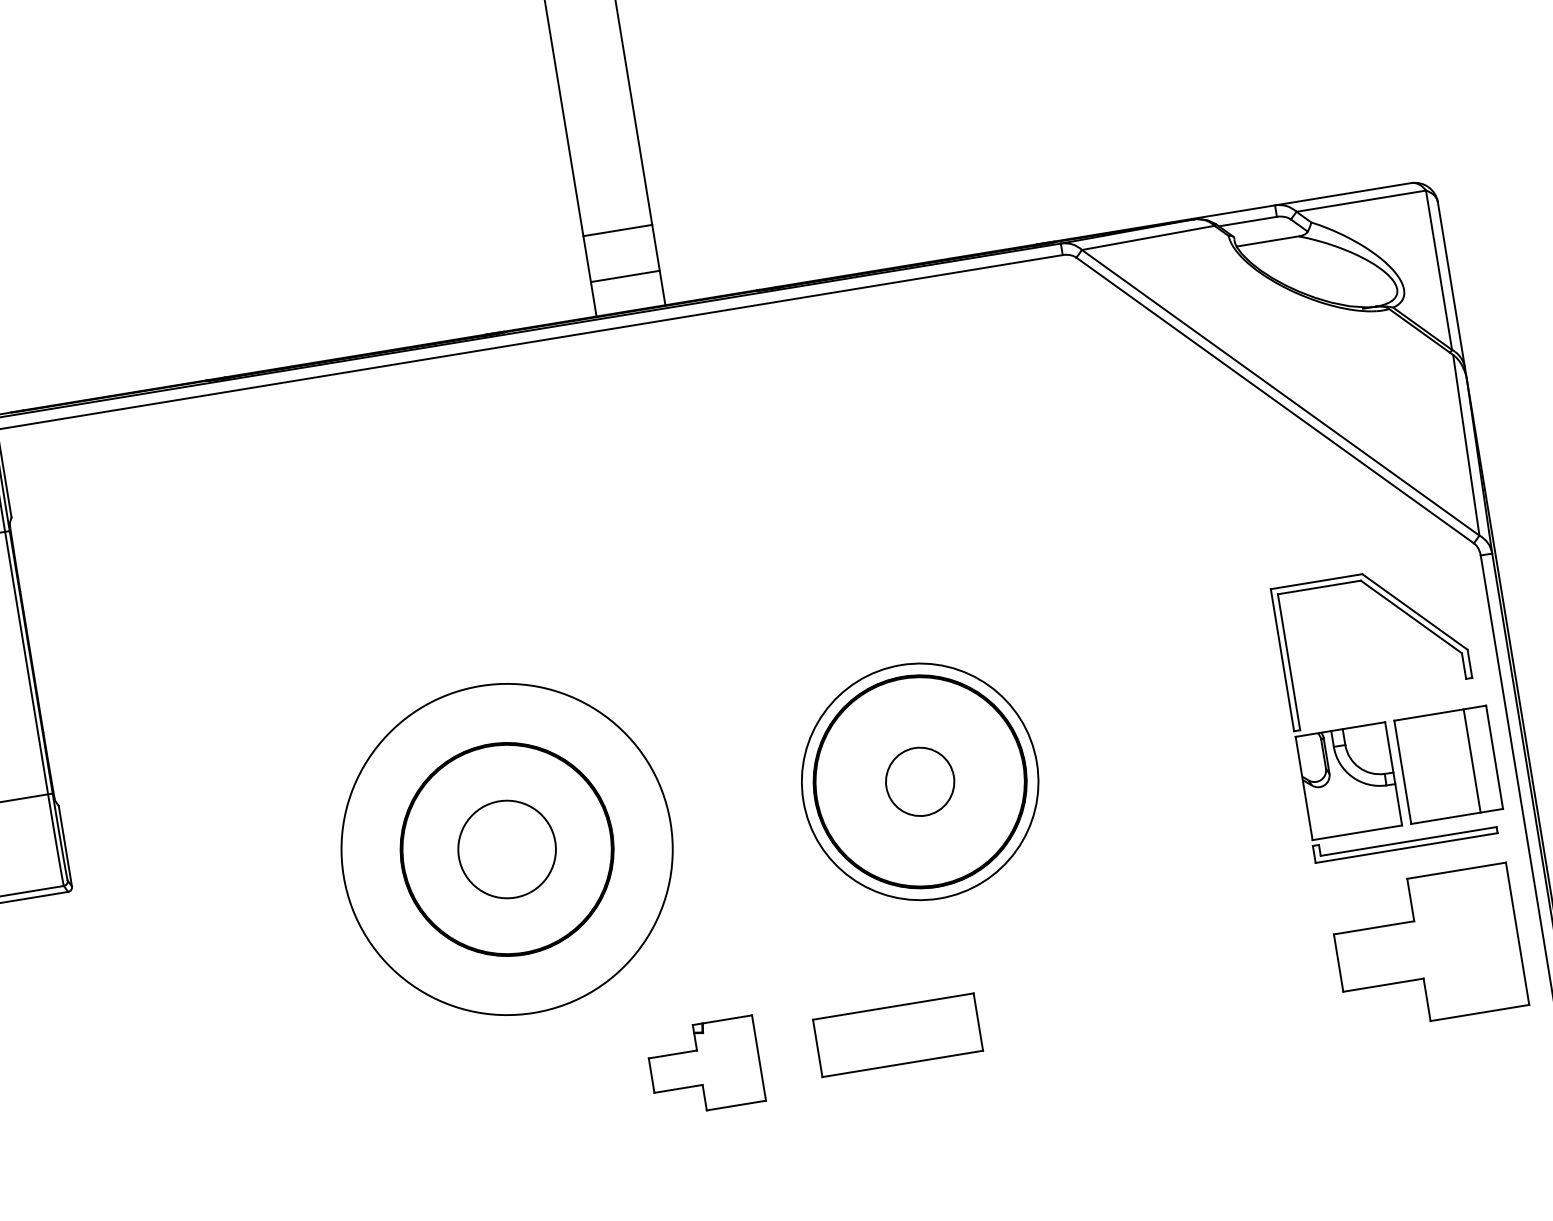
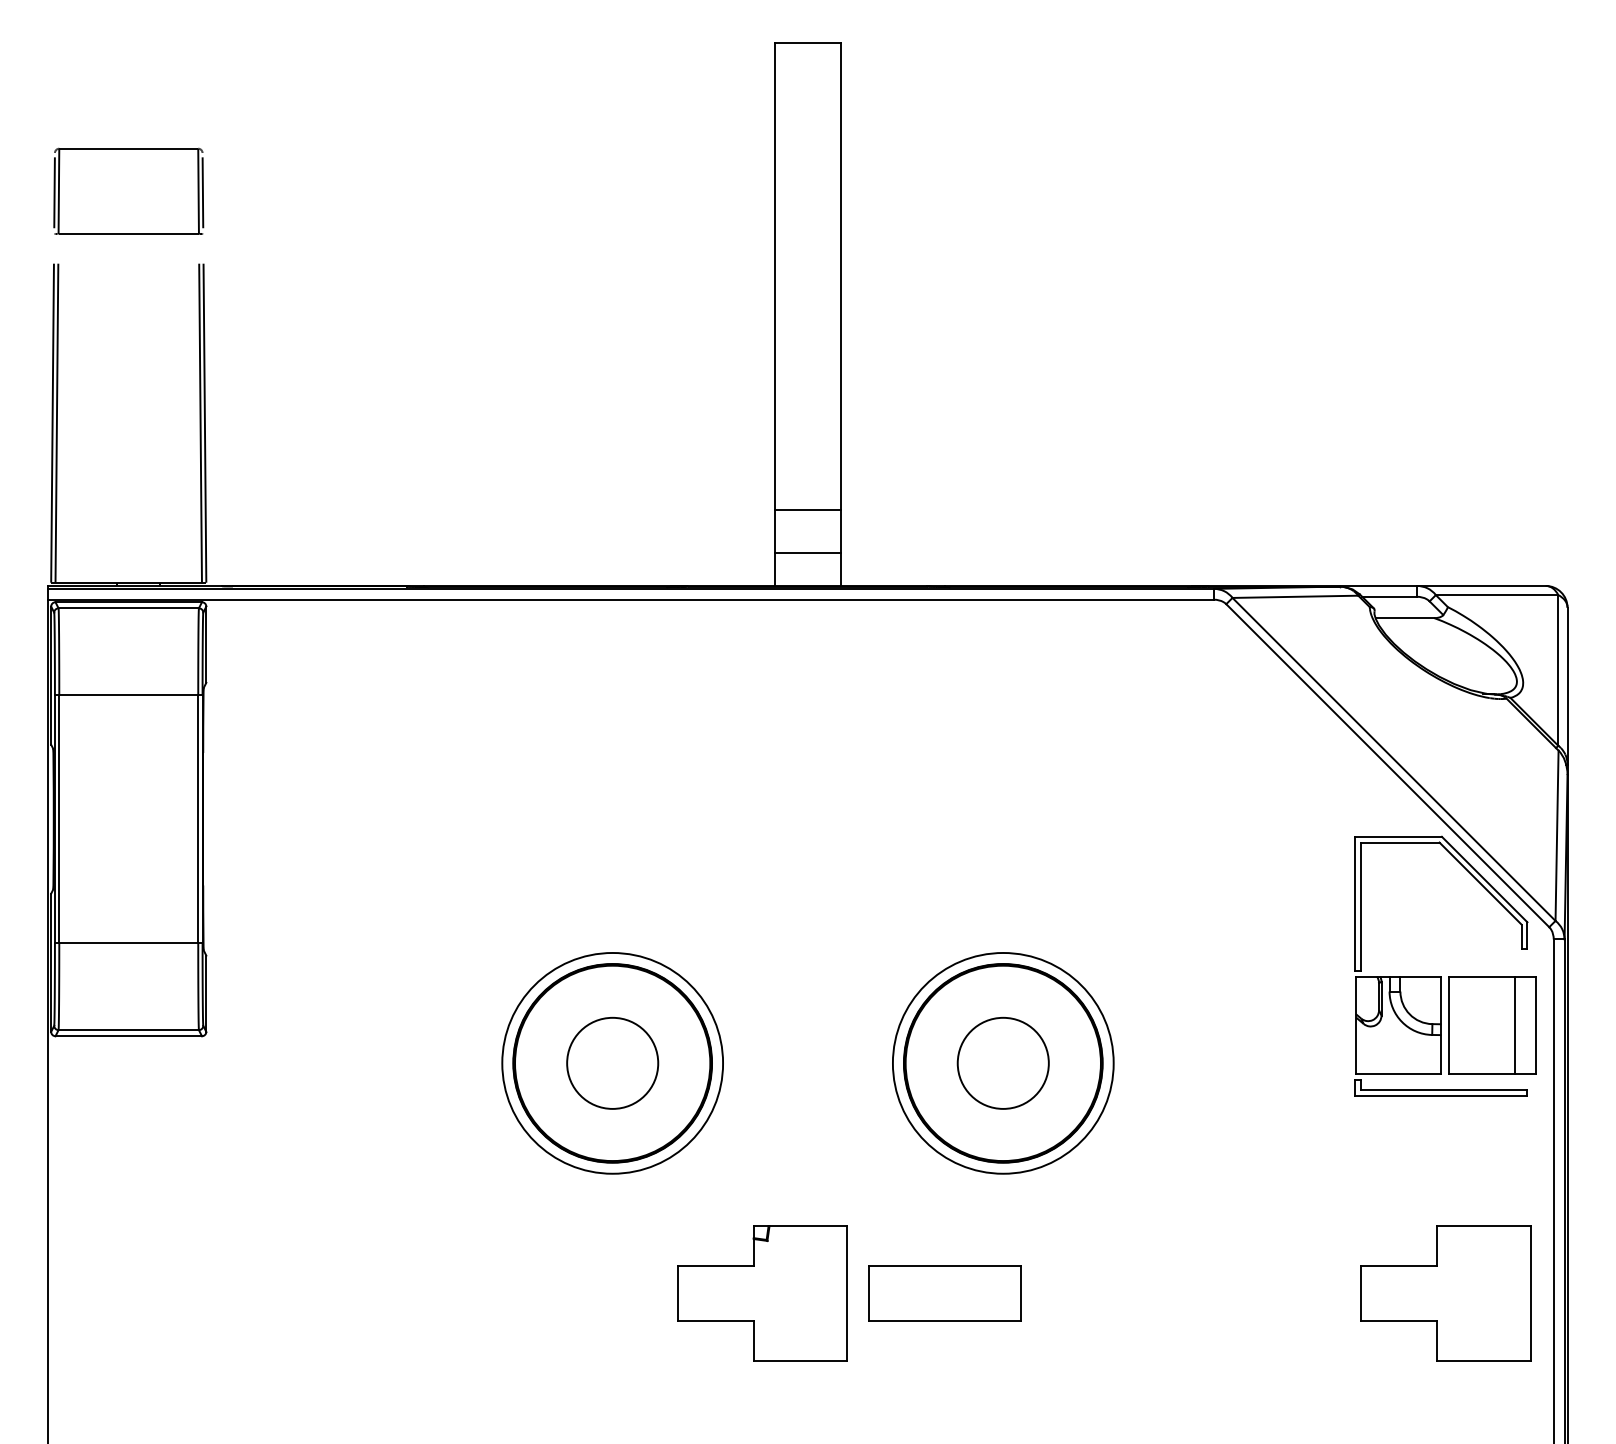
part: (1393, 720) -> (1448, 976), moved
circle: (919, 781) -> (1002, 1062), size x1.43
circle: (506, 848) -> (612, 1062), size x0.71
part: (705, 1066) -> (762, 1293), size x1.67

